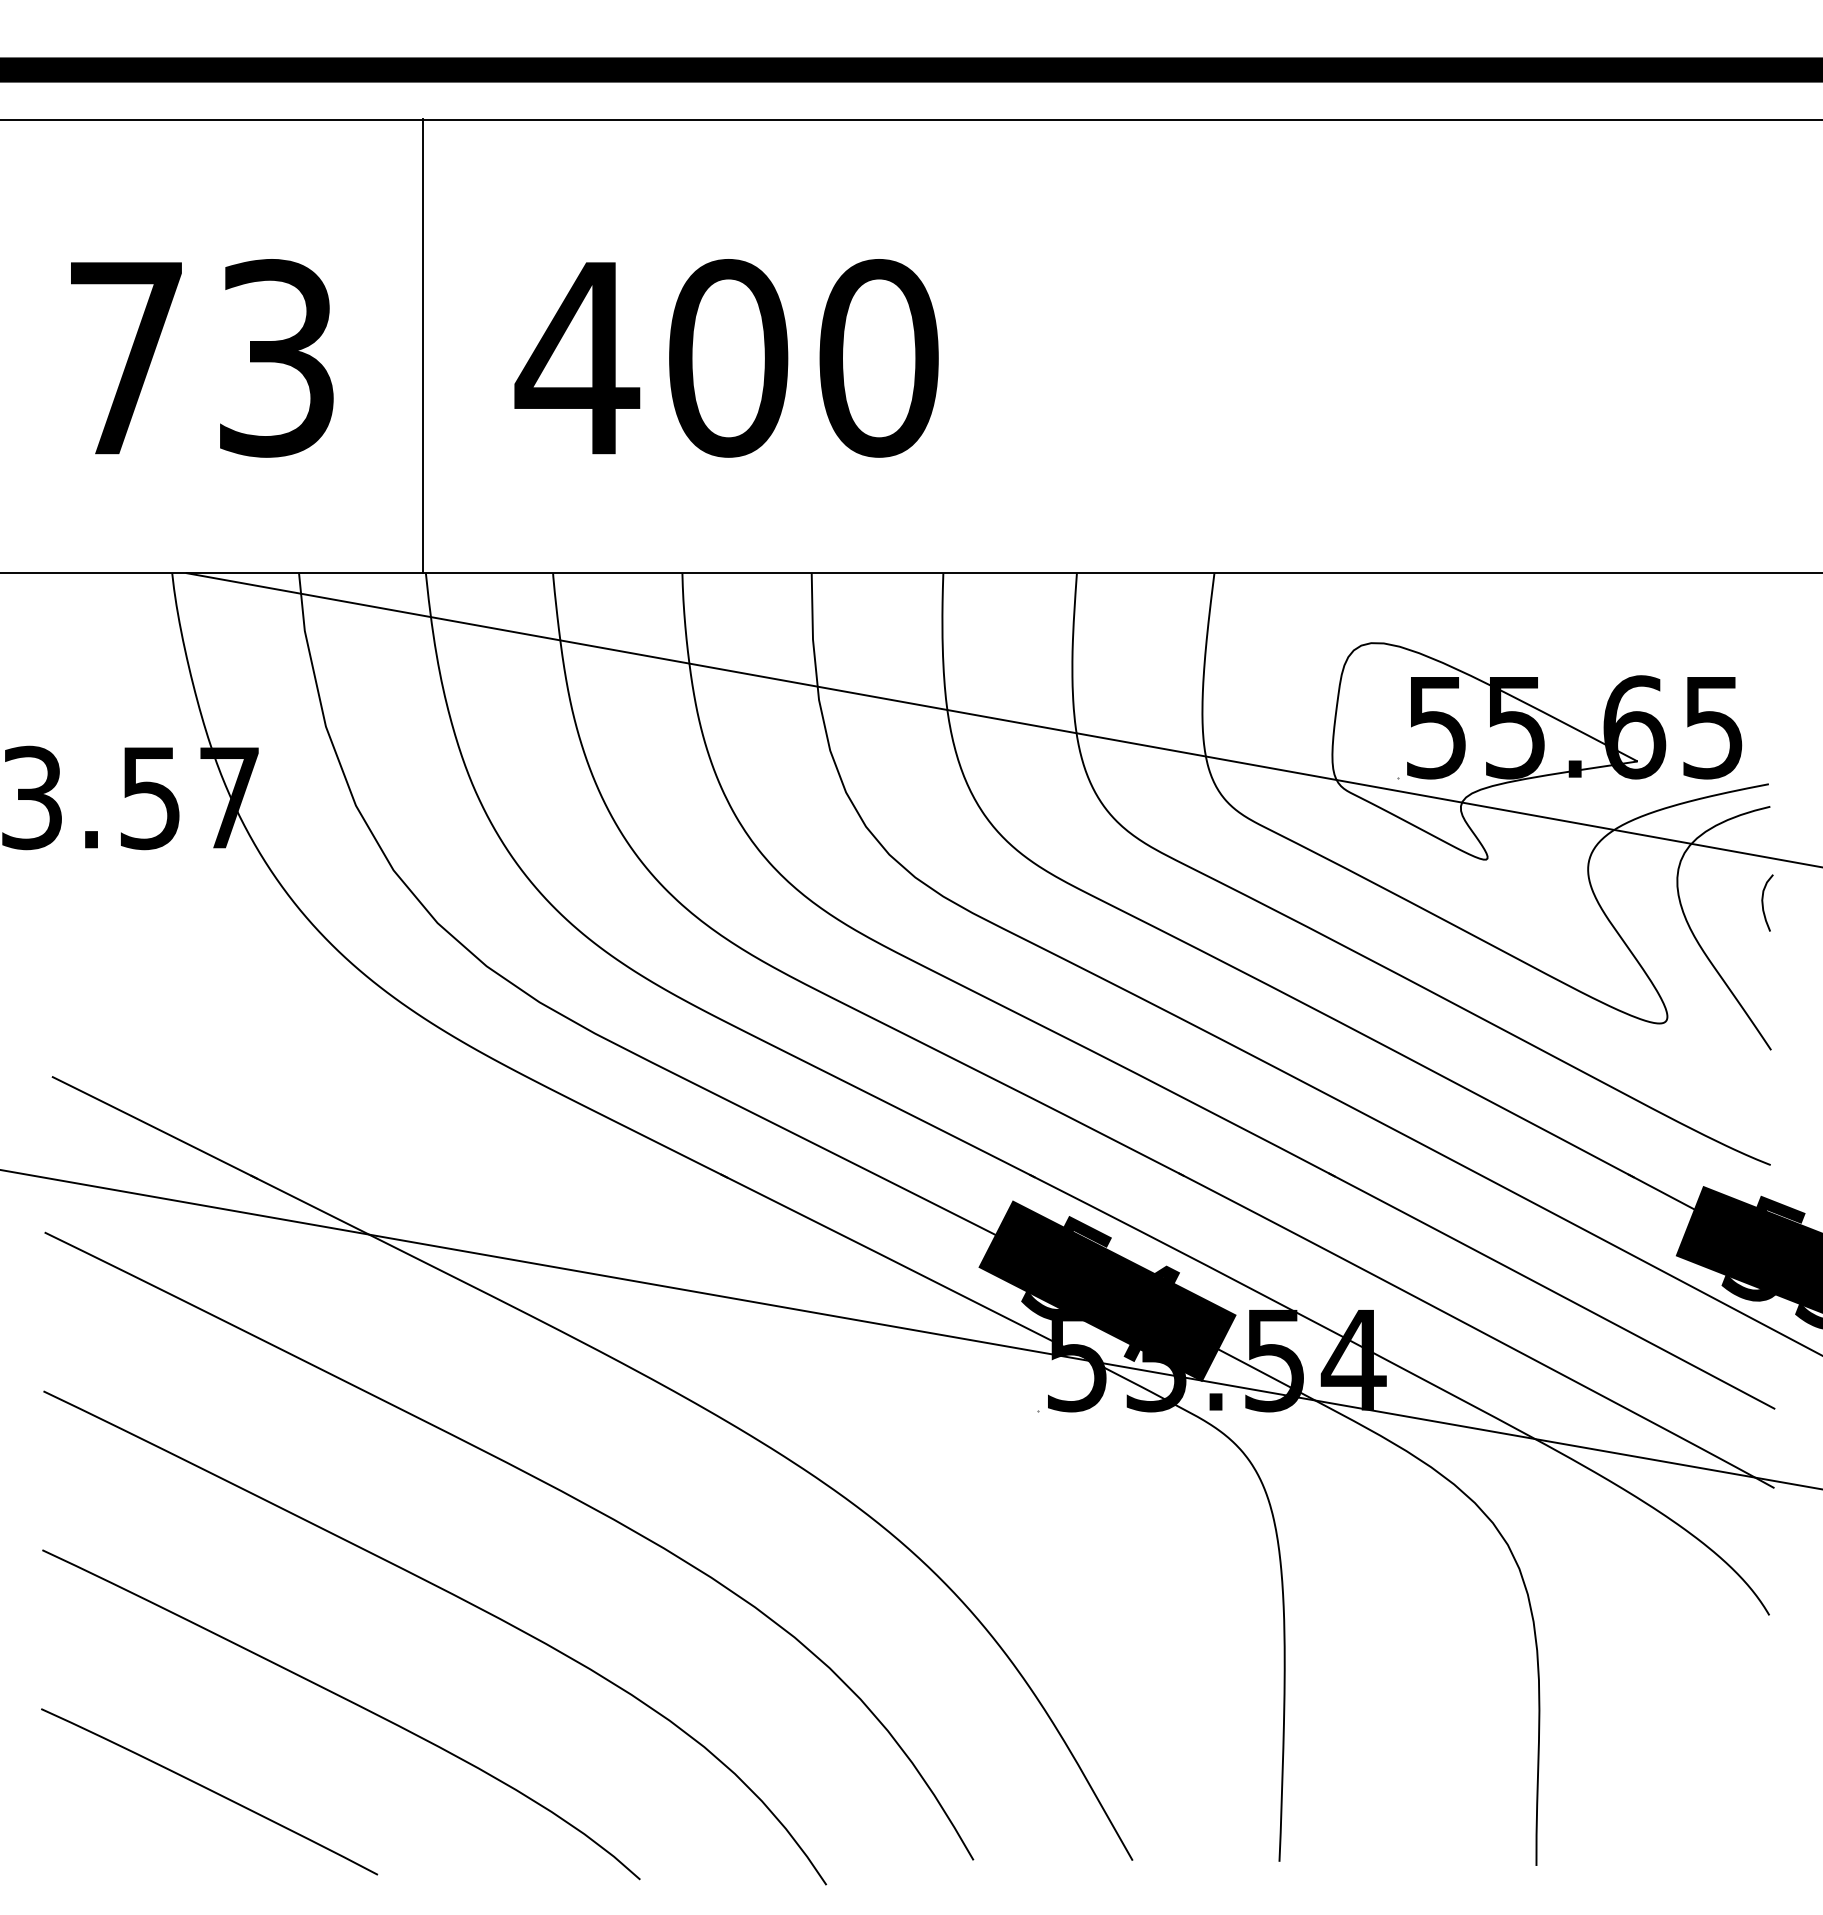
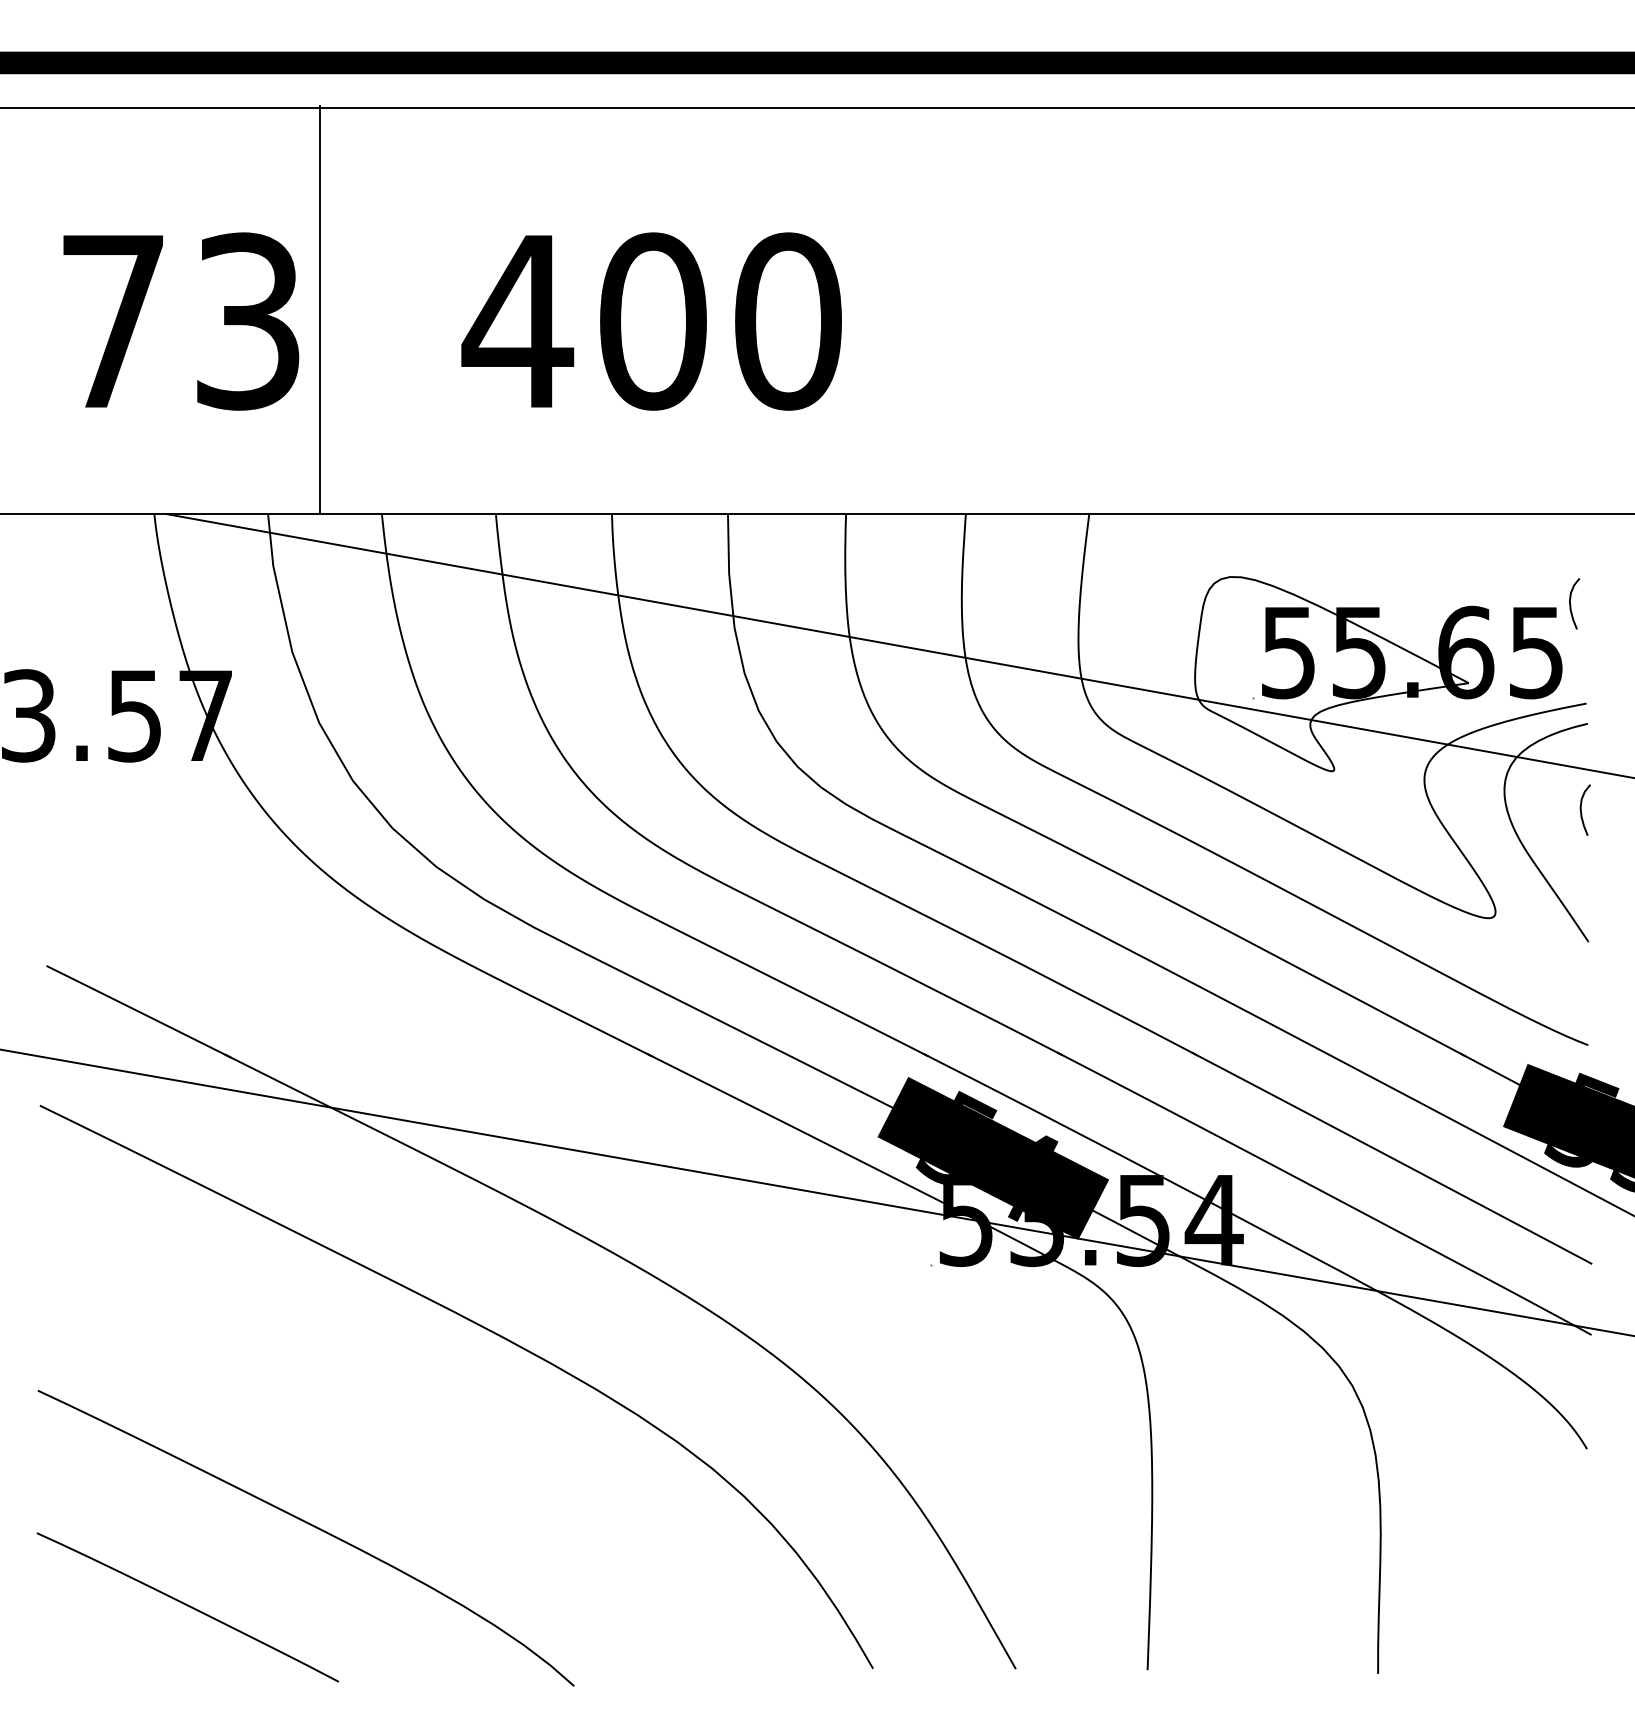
line: (423, 345) -> (320, 310), moved
curve: (1751, 672) -> (1570, 603), added
curve: (456, 1597) -> (409, 1433), removed

